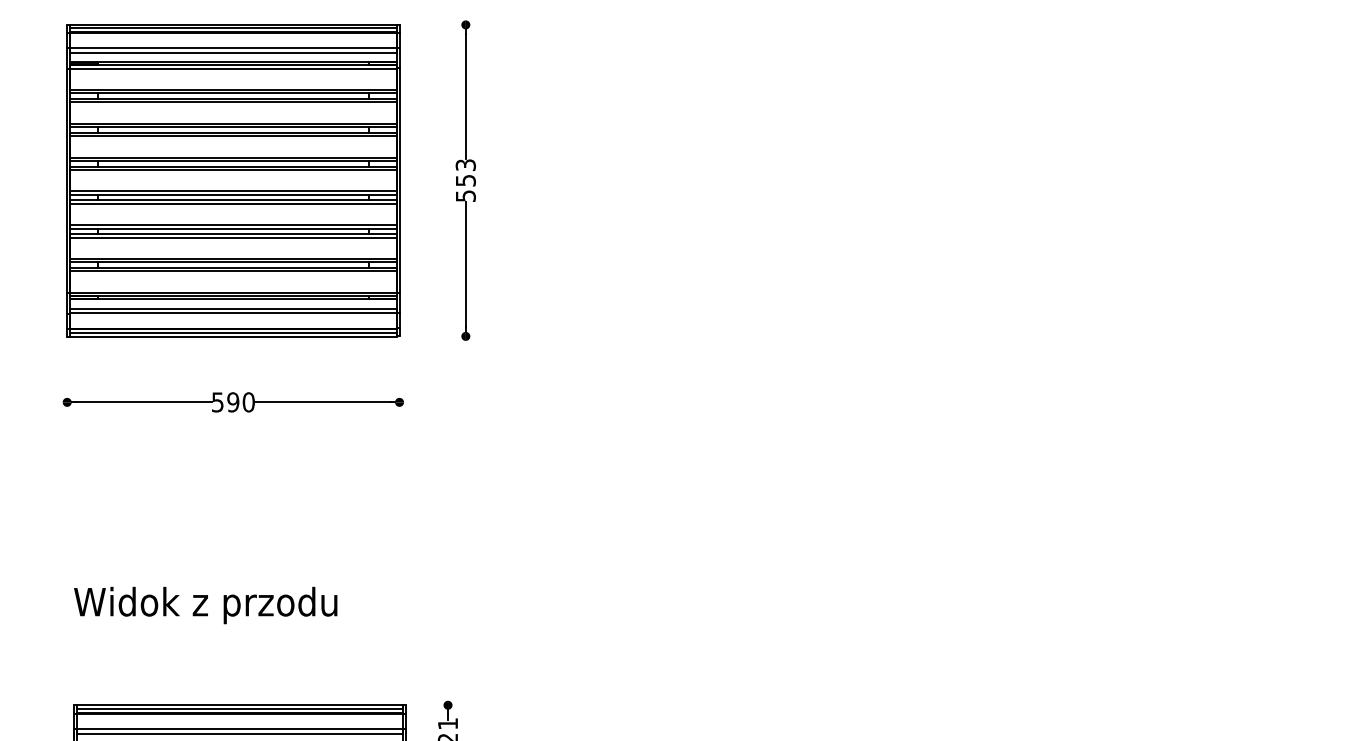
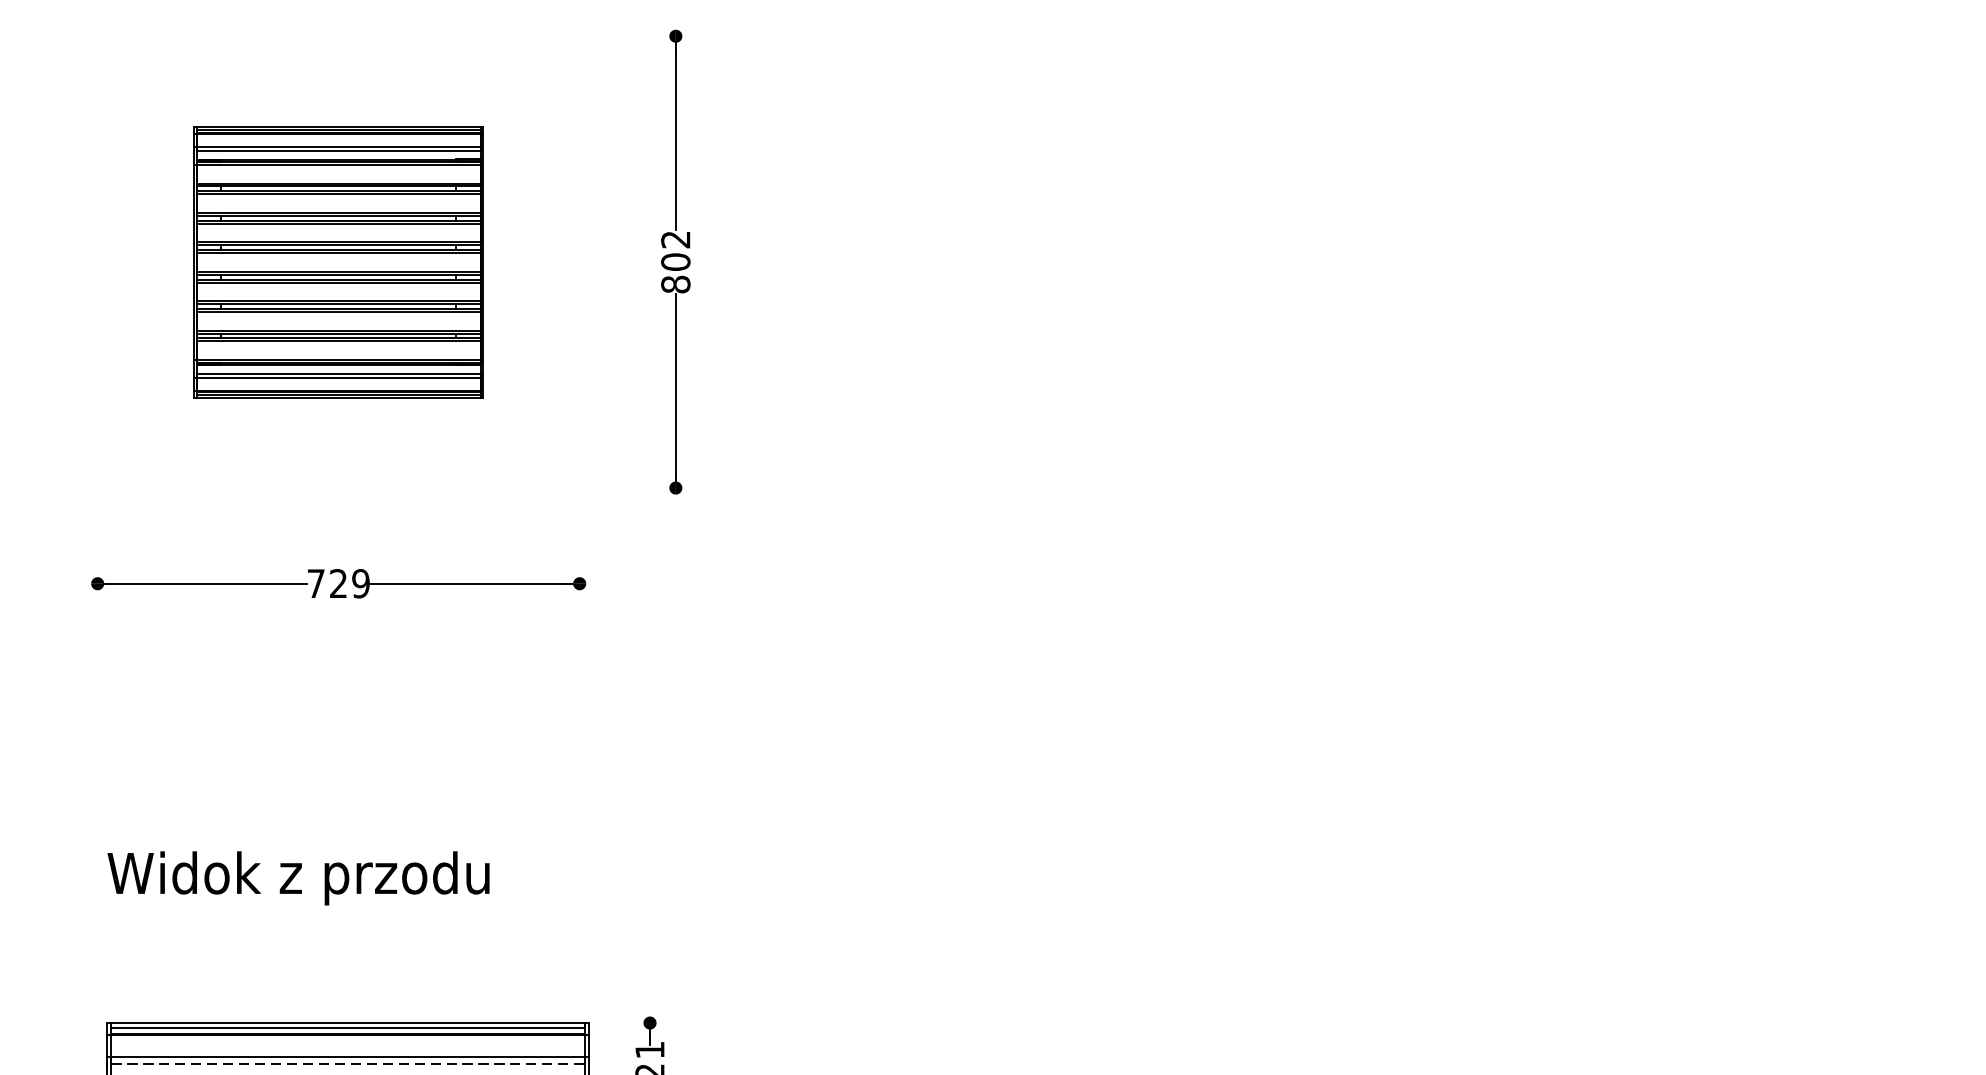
part: (233, 180) -> (338, 261), size x0.6
text: (465, 180) -> (675, 261), 553 -> 802
text: (233, 402) -> (338, 583), 590 -> 729
line: (240, 733) -> (349, 1063), solid -> dashed

